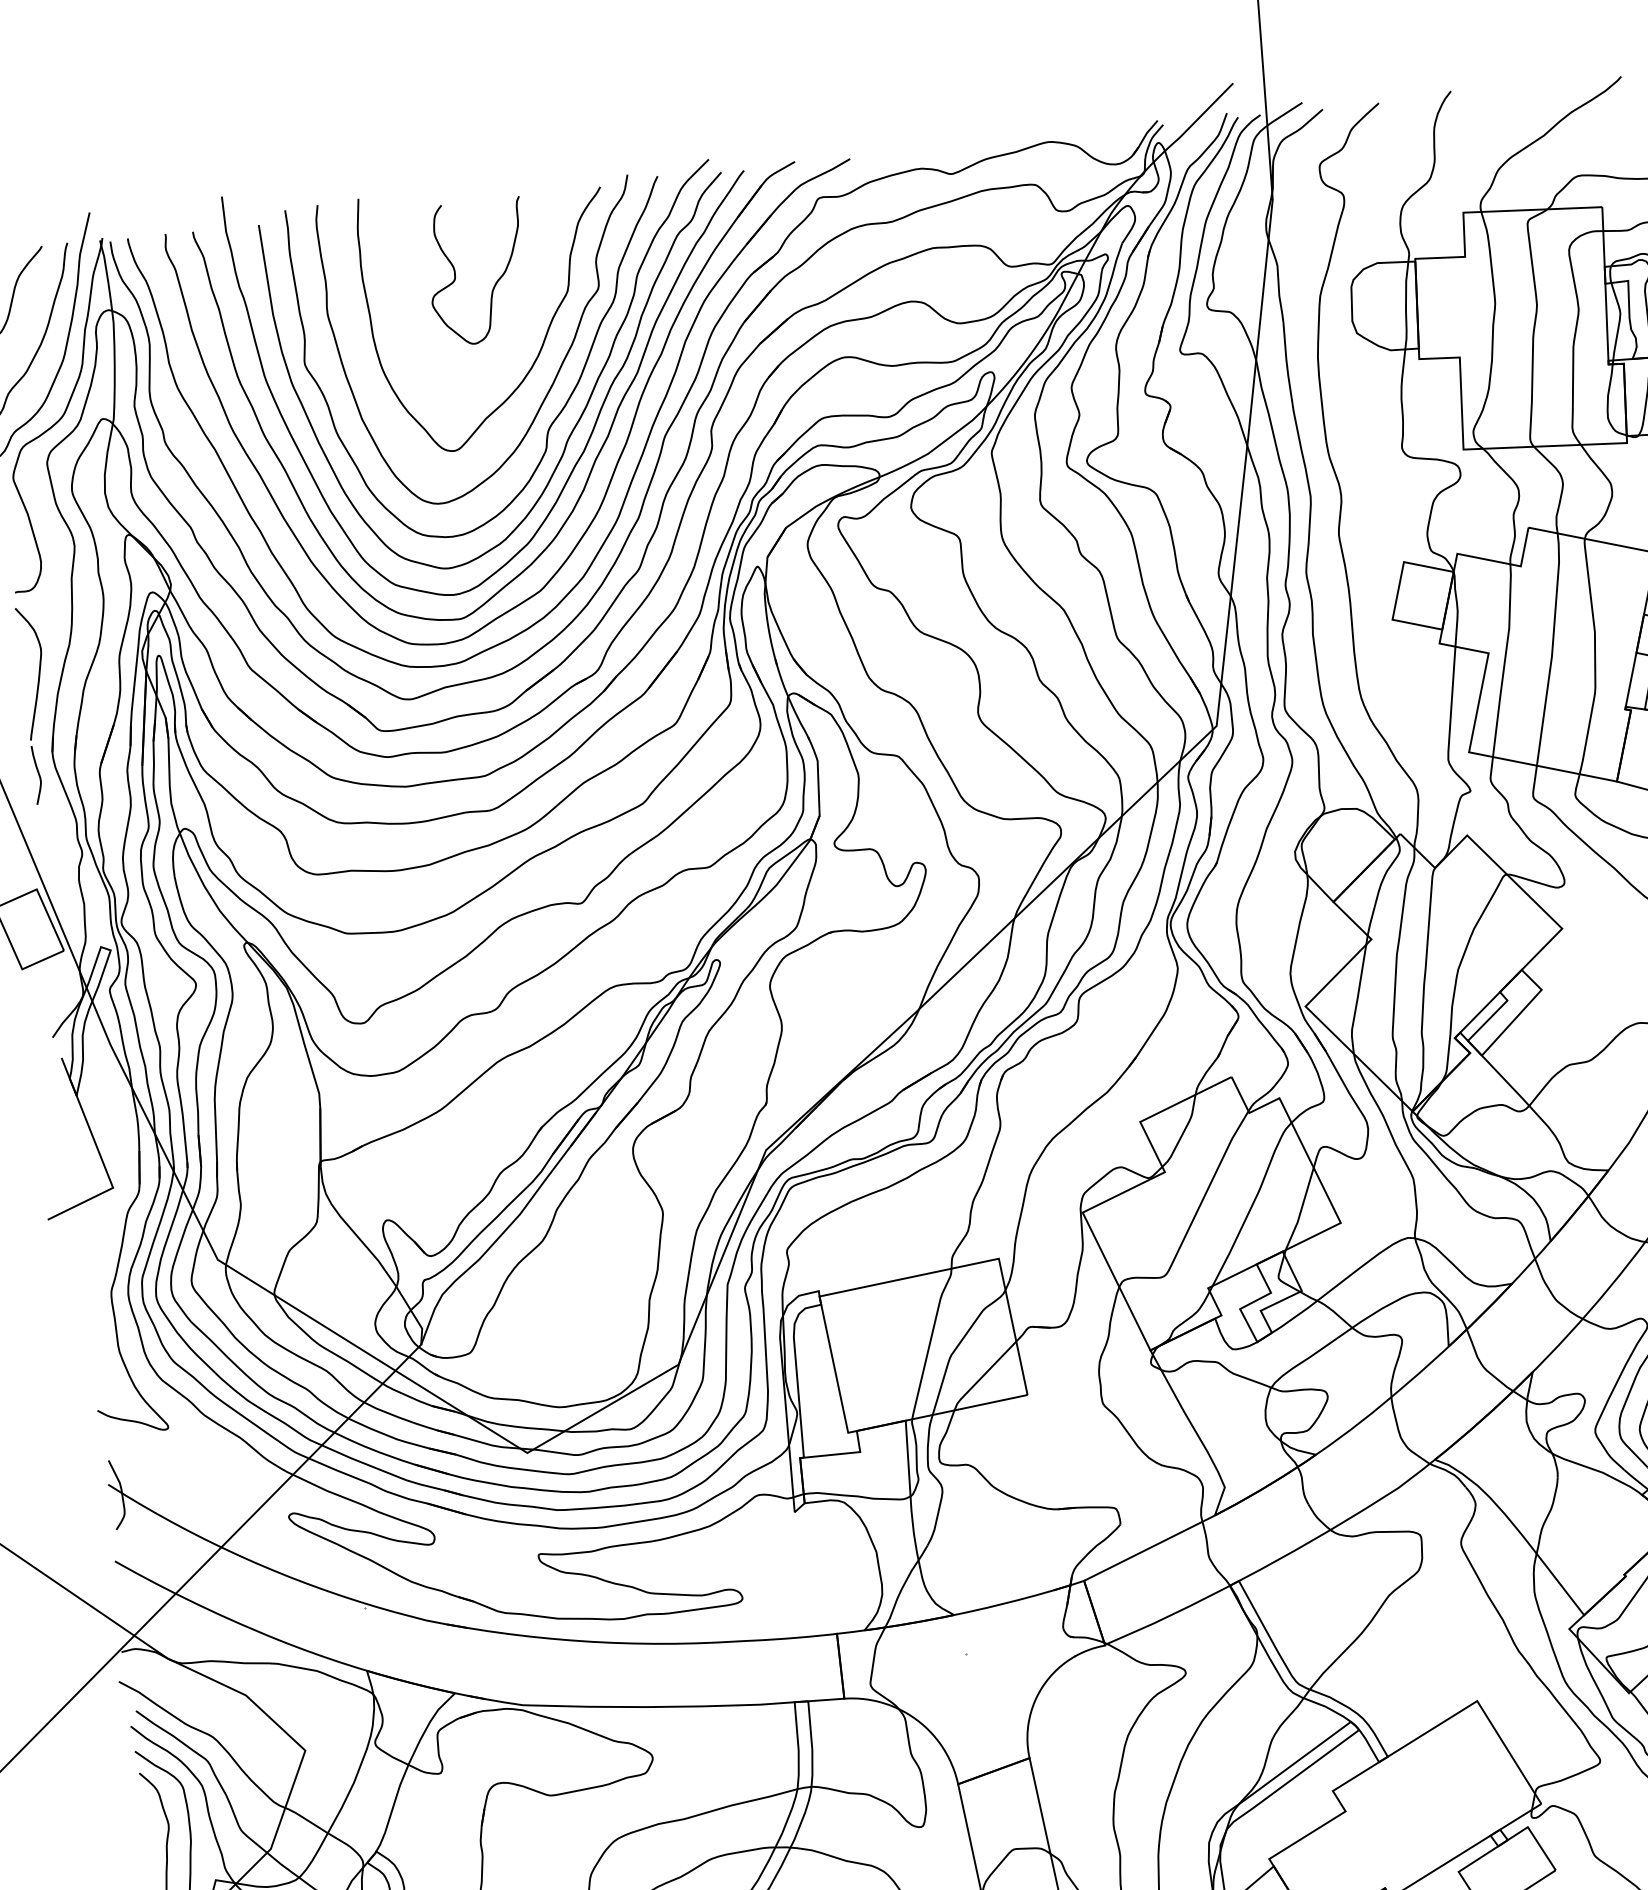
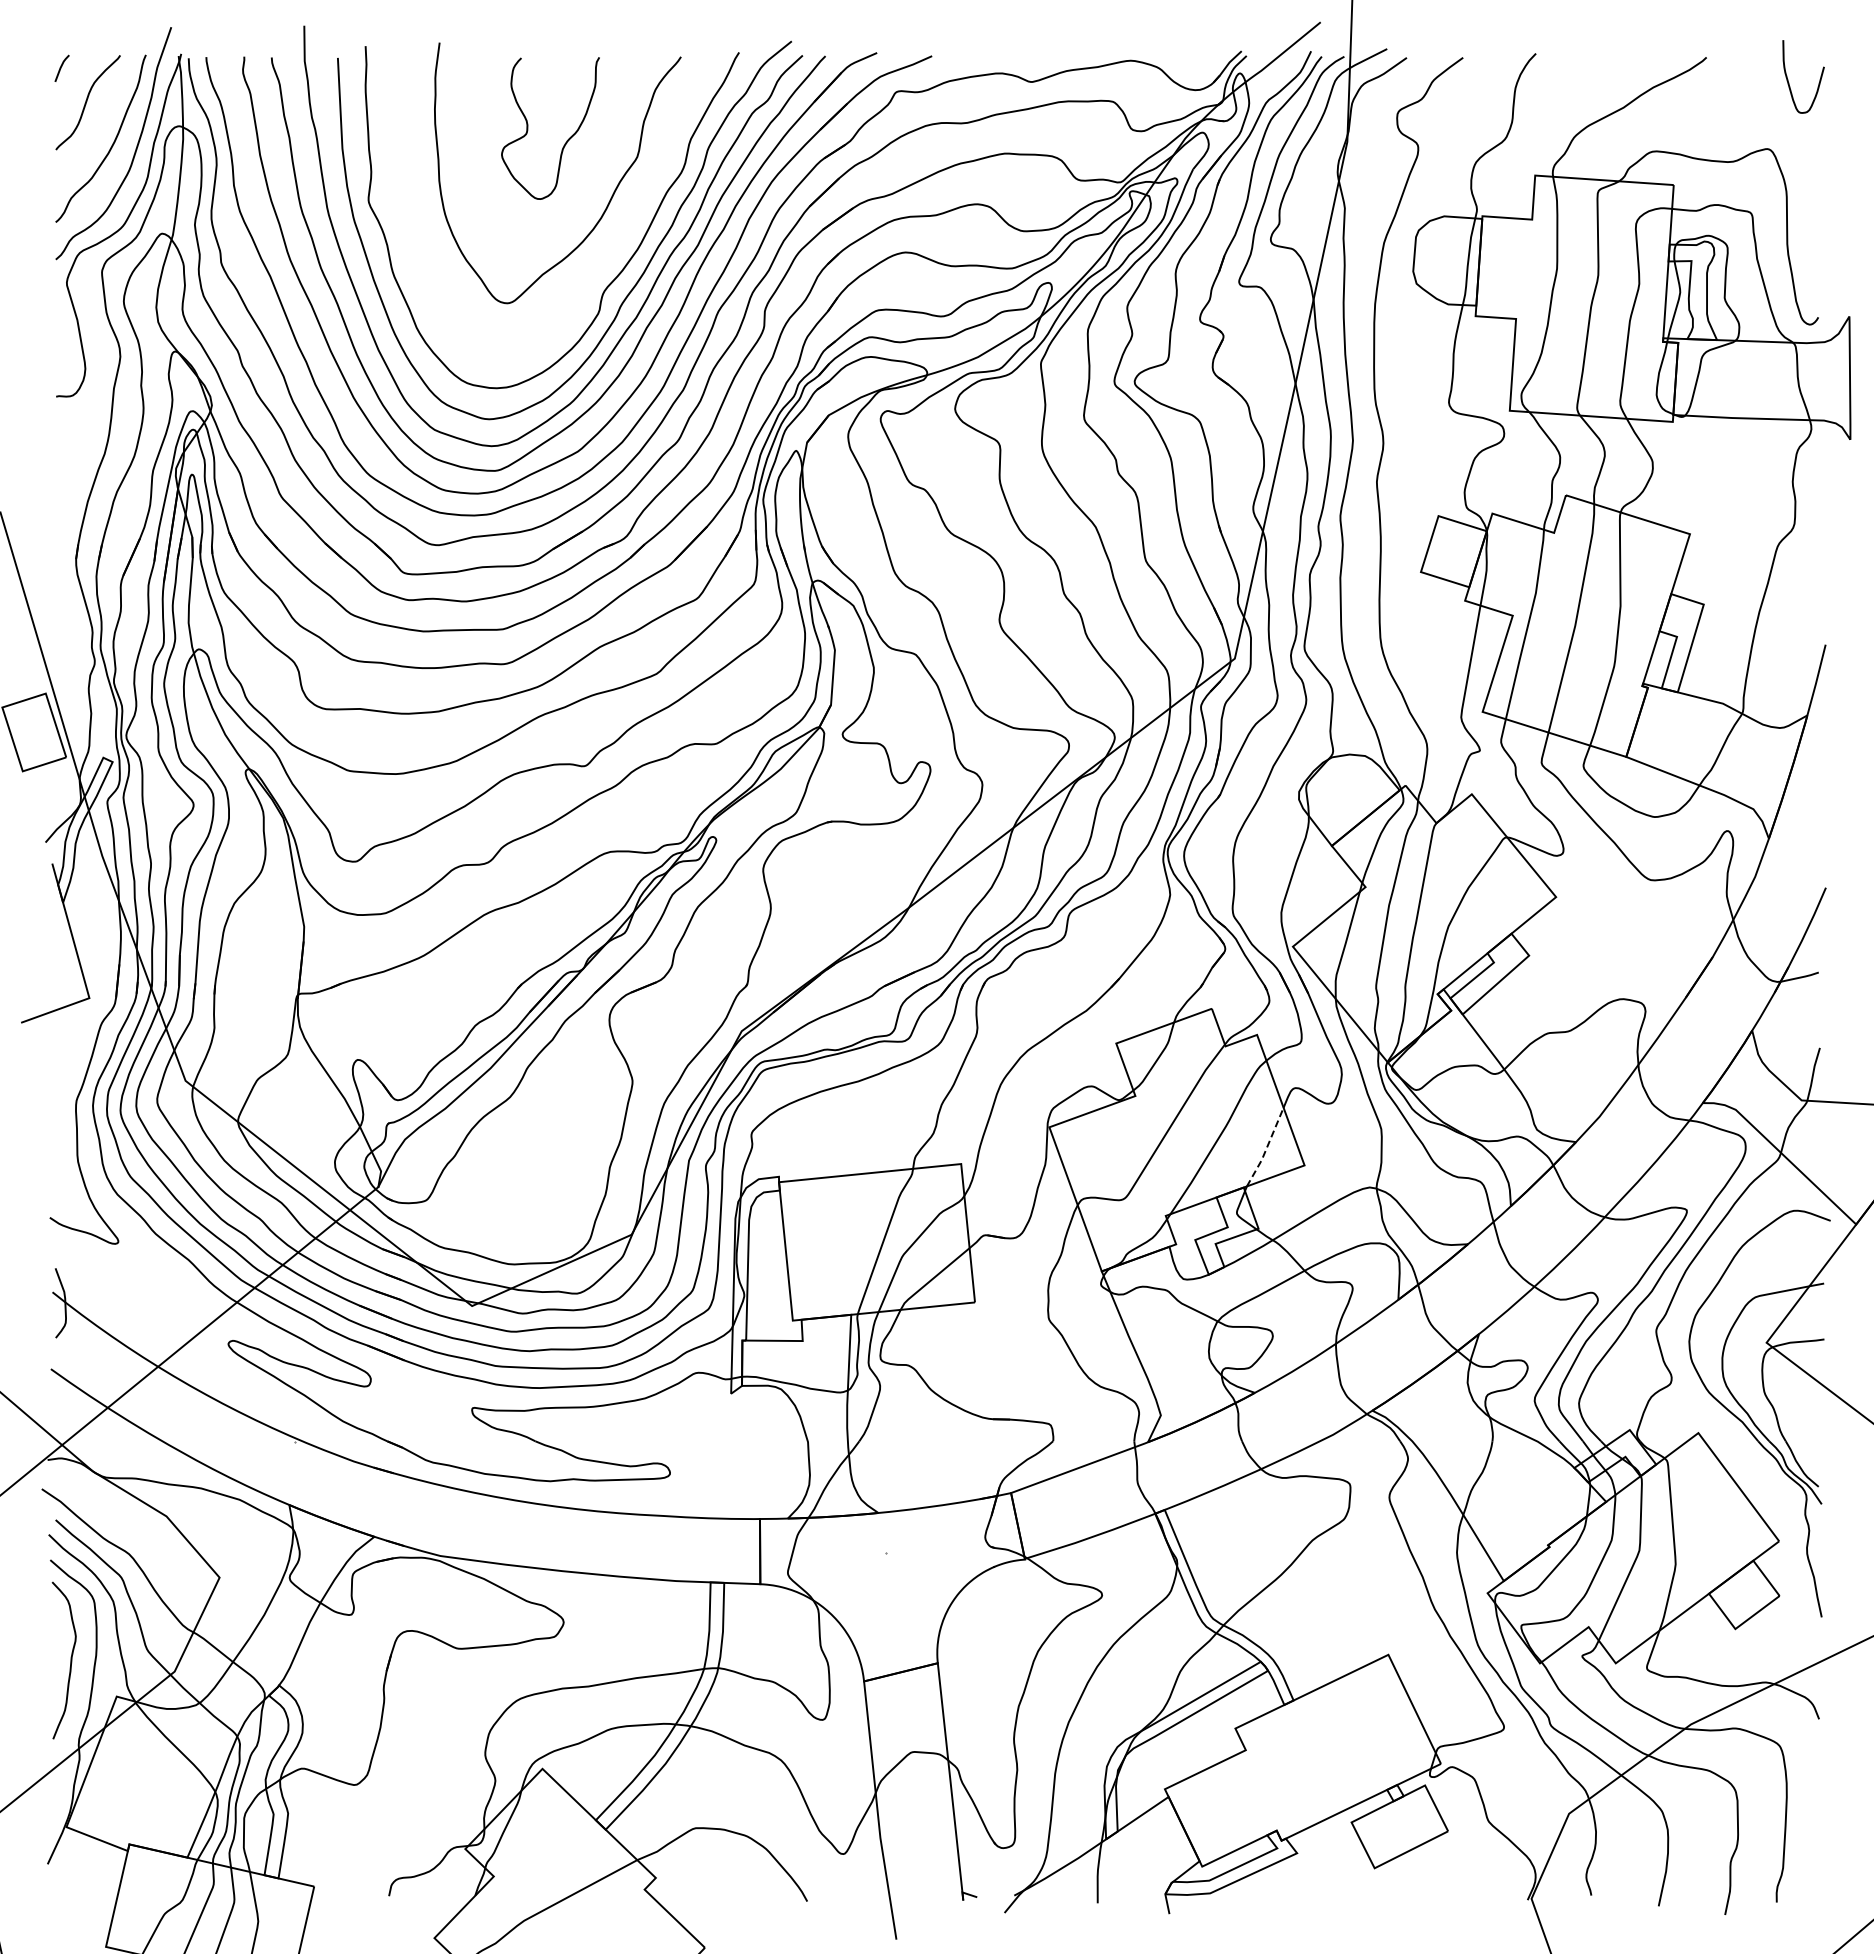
curve: (556, 373) -> (617, 237), removed
part: (36, 705) -> (65, 510), removed
line: (1301, 1210) -> (1266, 1148), solid -> dashed

